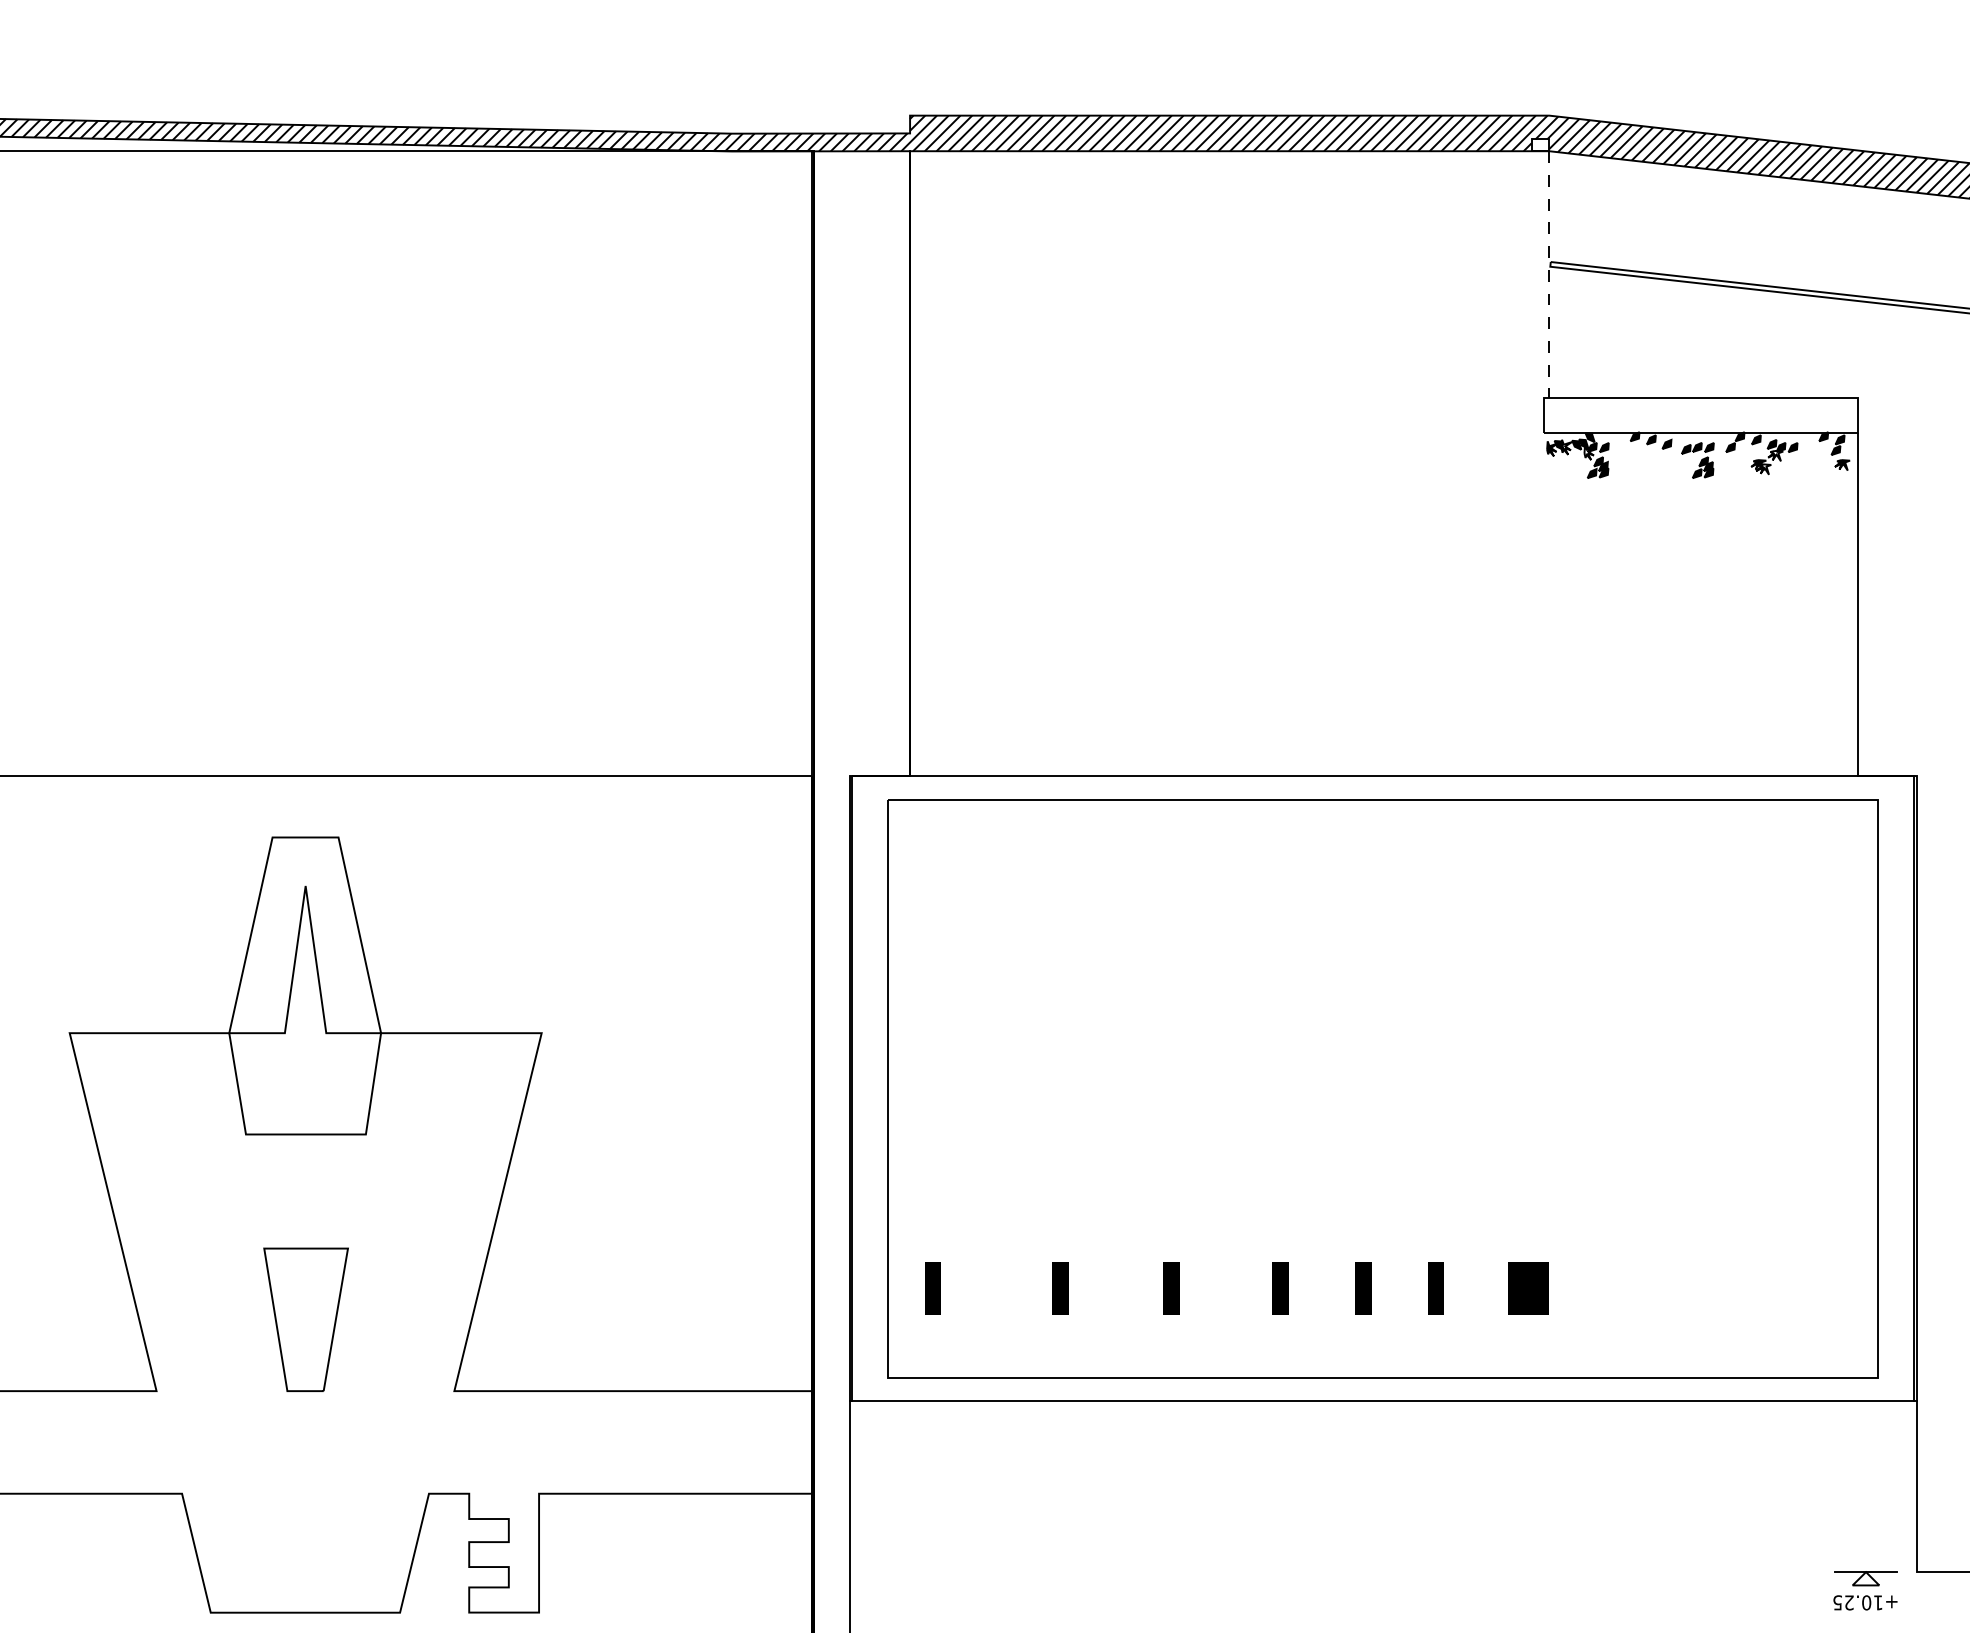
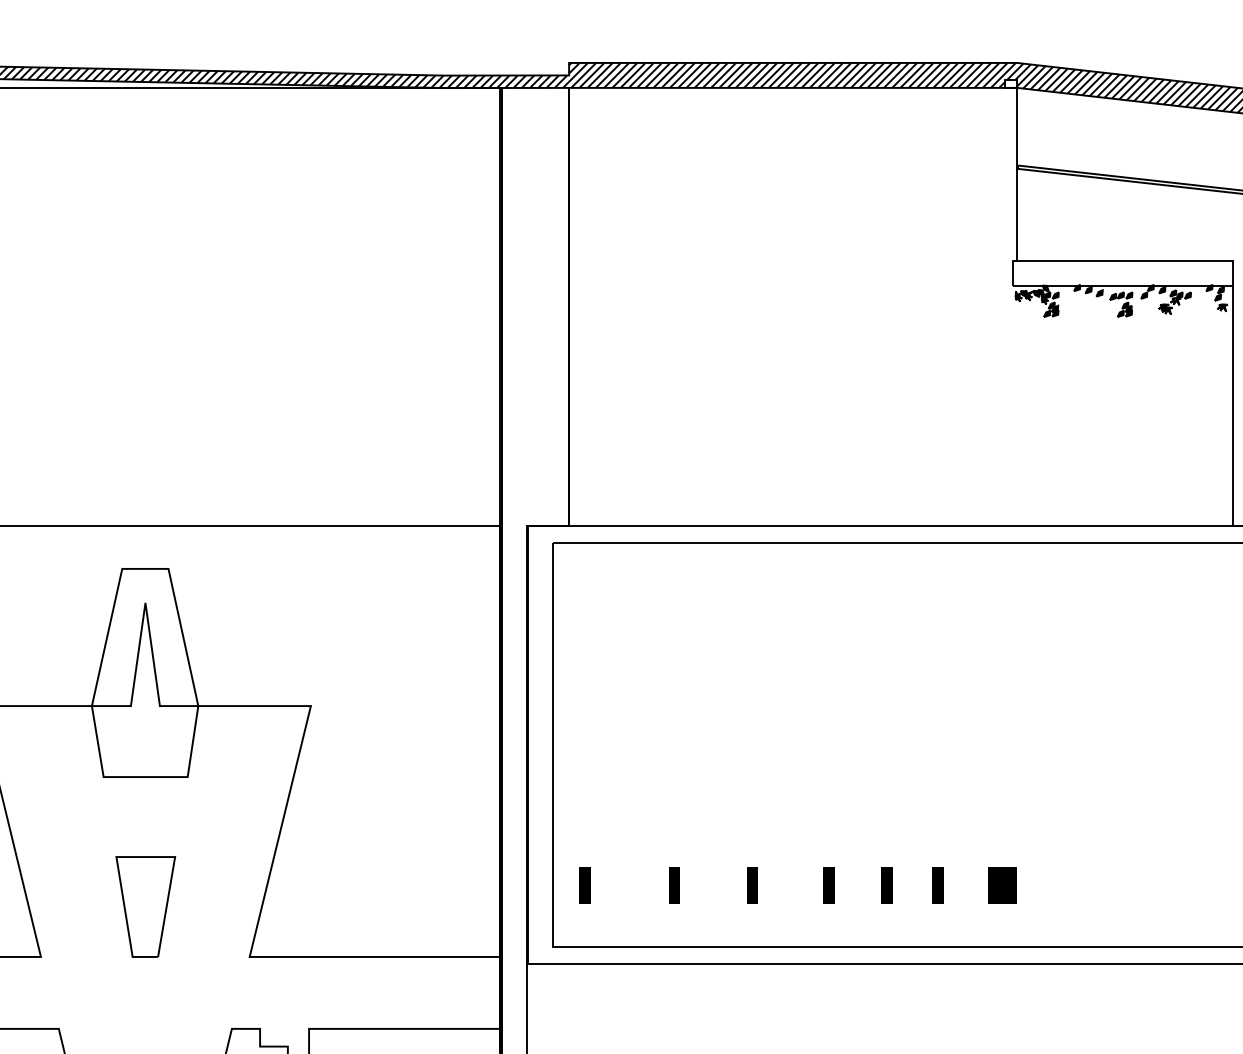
line: (1549, 275) -> (1017, 175), dashed -> solid

